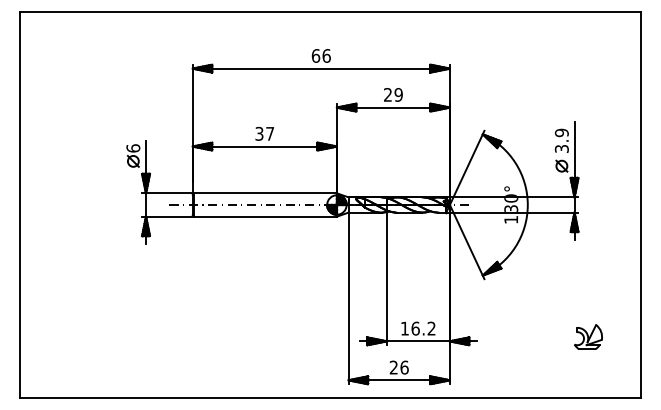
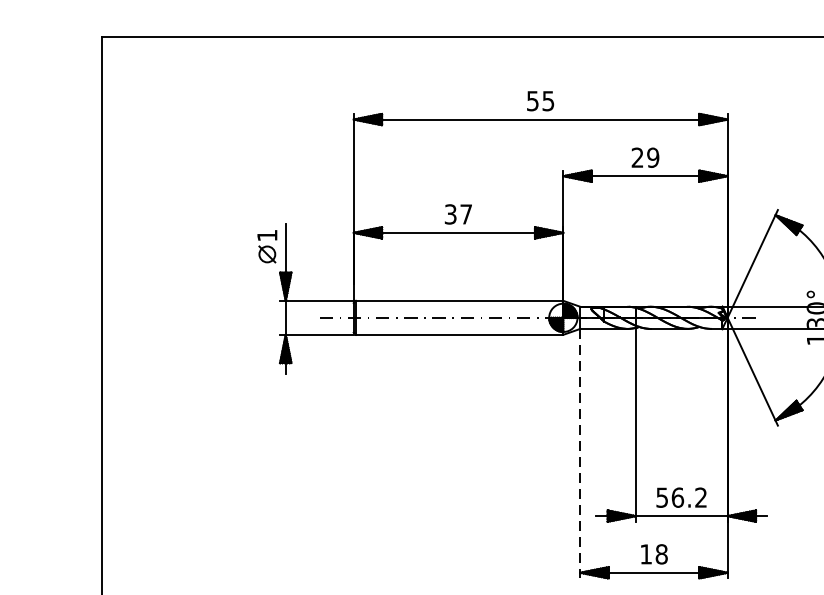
text: (320, 55) -> (539, 100), 66 -> 55
text: (133, 148) -> (267, 235), 6 -> 1
line: (348, 298) -> (580, 453), solid -> dashed
text: (404, 328) -> (661, 497), 16.2 -> 56.2
text: (398, 367) -> (652, 554), 26 -> 18

